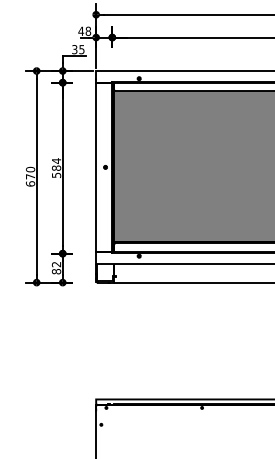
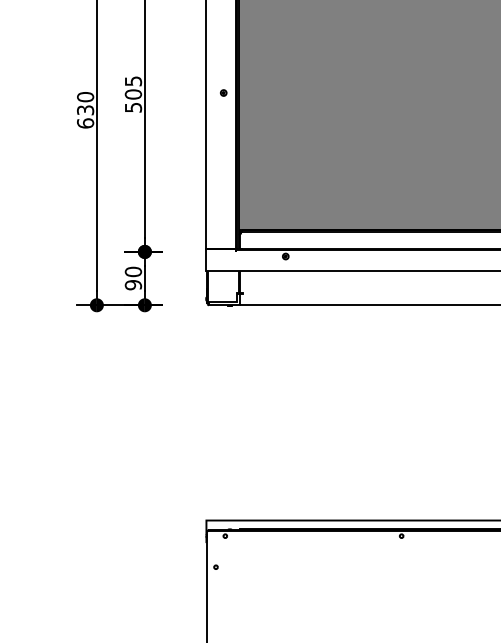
text: (56, 164) -> (133, 87), 584 -> 505
text: (30, 176) -> (85, 109), 670 -> 630
text: (56, 267) -> (133, 277), 82 -> 90

